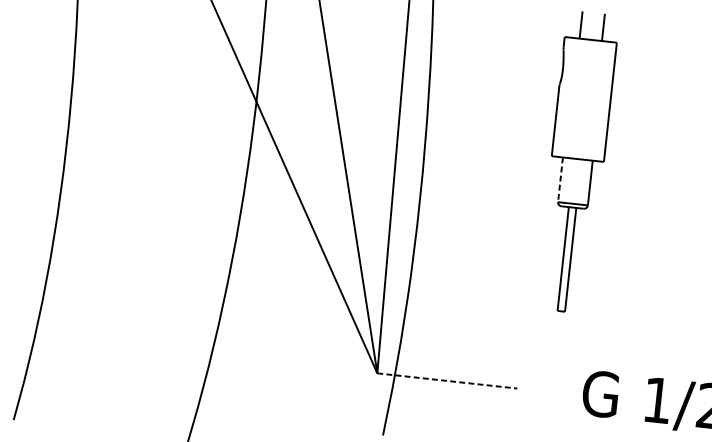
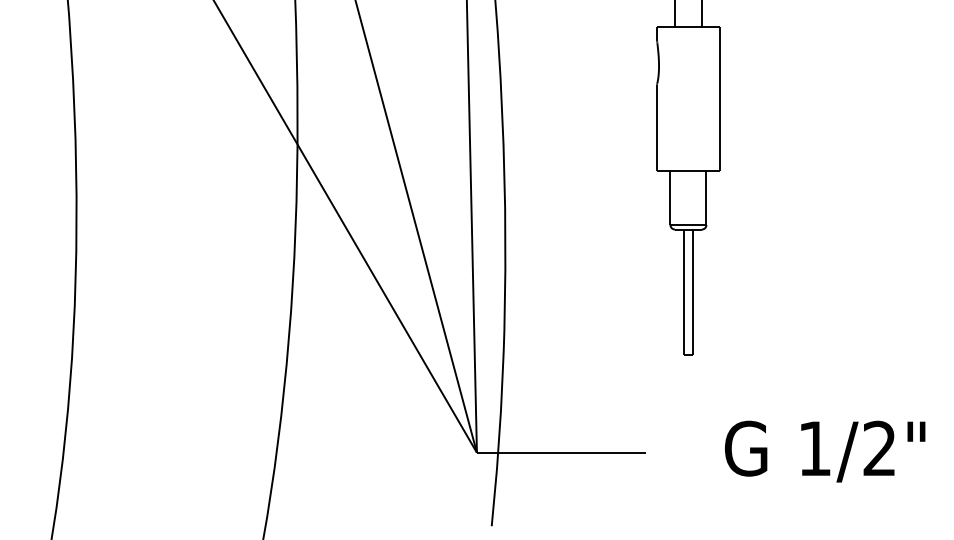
line: (560, 180) -> (670, 198), dashed -> solid
line: (447, 380) -> (561, 452), dashed -> solid

